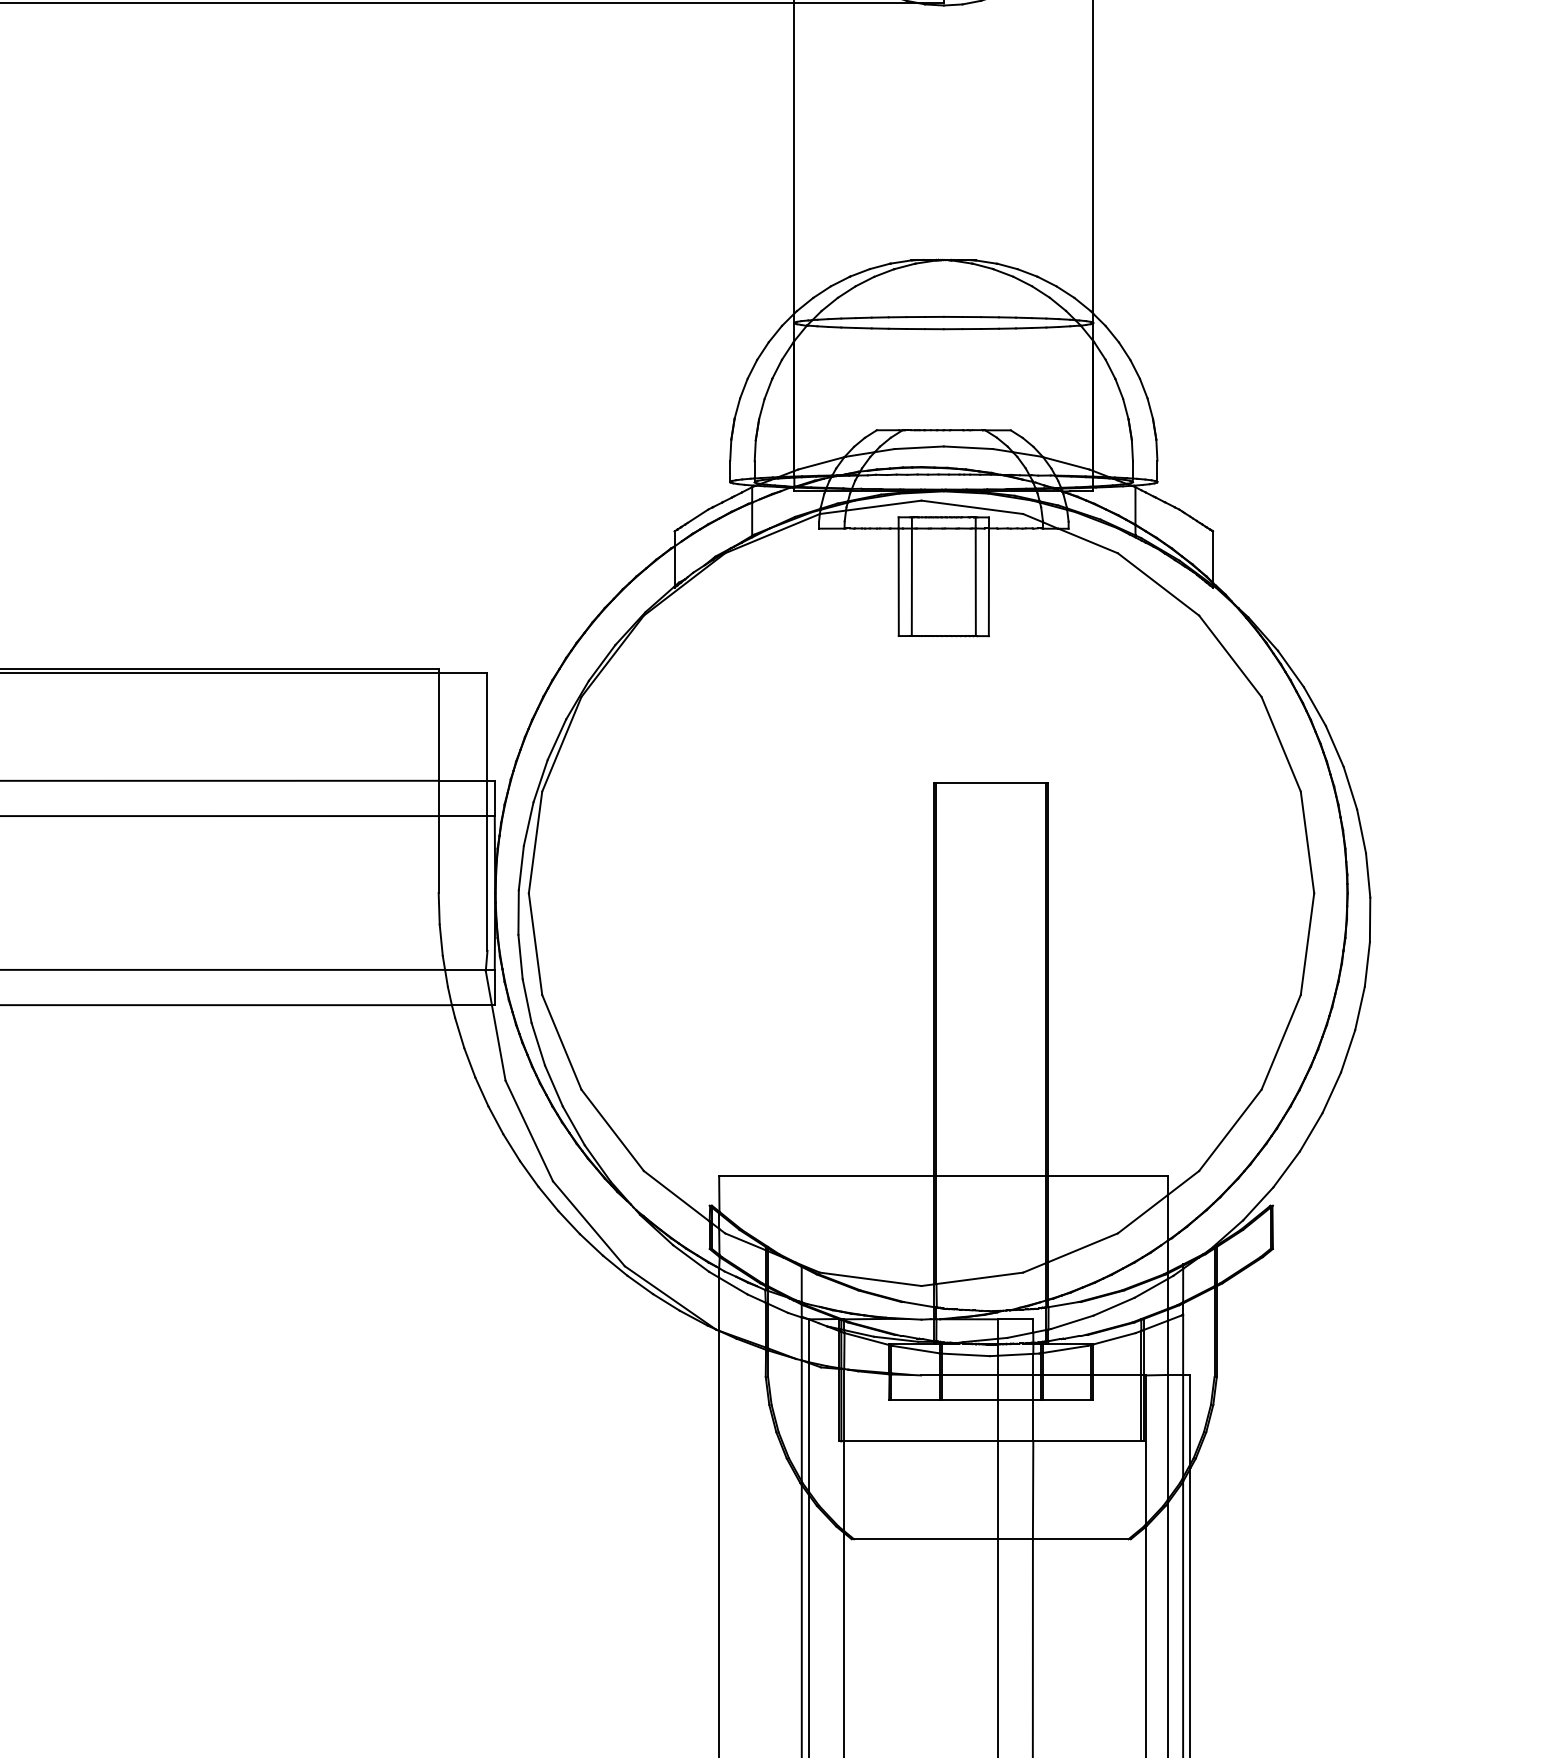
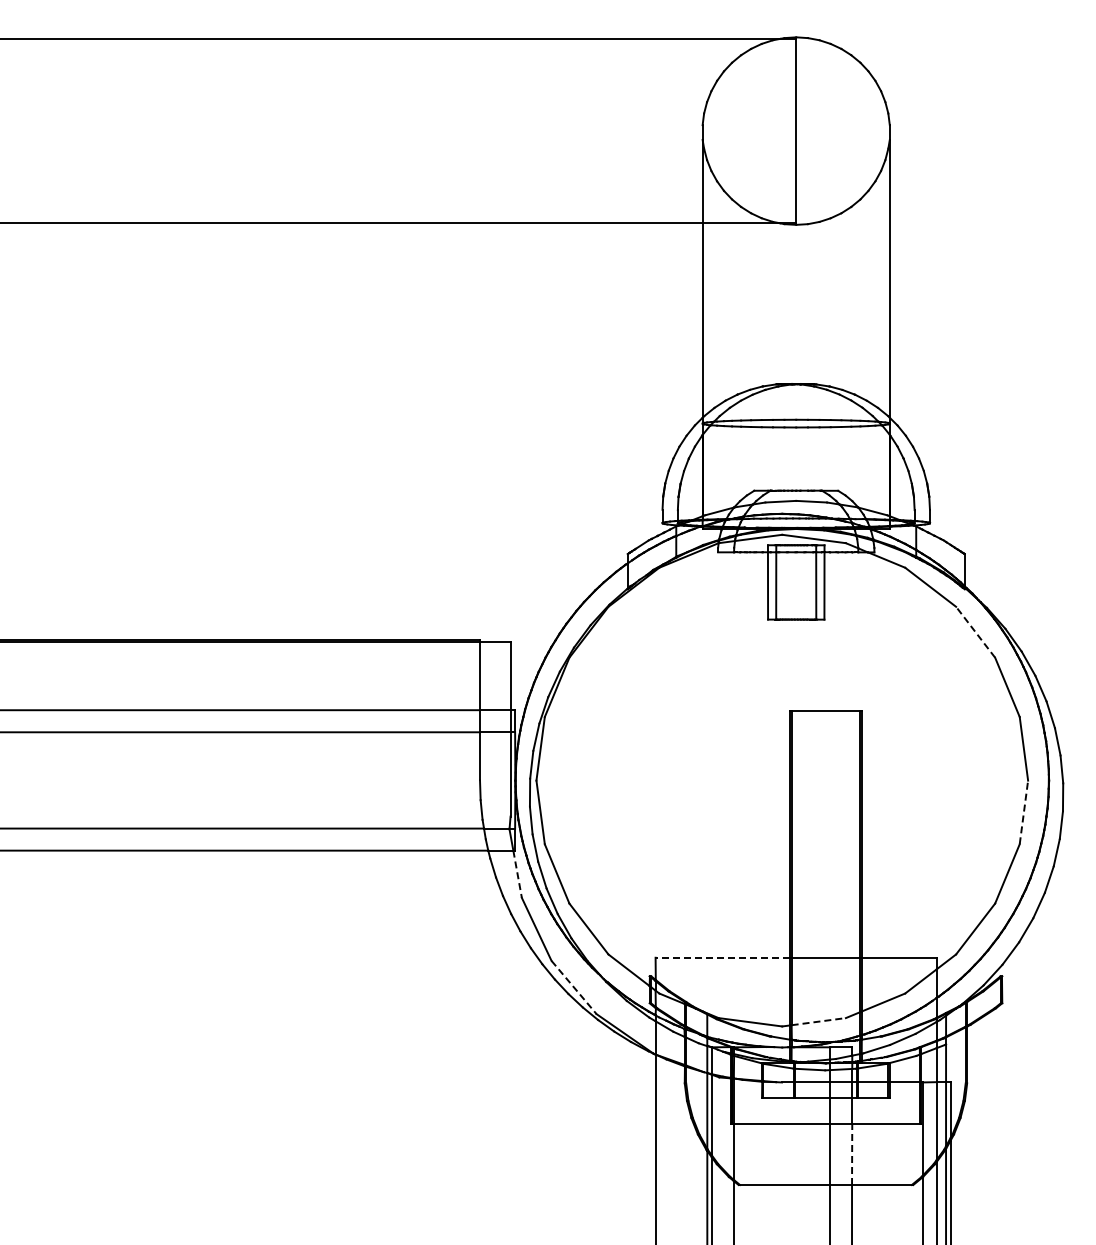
line: (1230, 655) -> (975, 631), solid -> dashed
line: (1306, 942) -> (1023, 811), solid -> dashed
line: (498, 1043) -> (517, 874), solid -> dashed
line: (826, 1175) -> (722, 957), solid -> dashed
line: (589, 1223) -> (574, 987), solid -> dashed
line: (980, 1278) -> (819, 1021), solid -> dashed
line: (1033, 1490) -> (852, 1154), solid -> dashed

